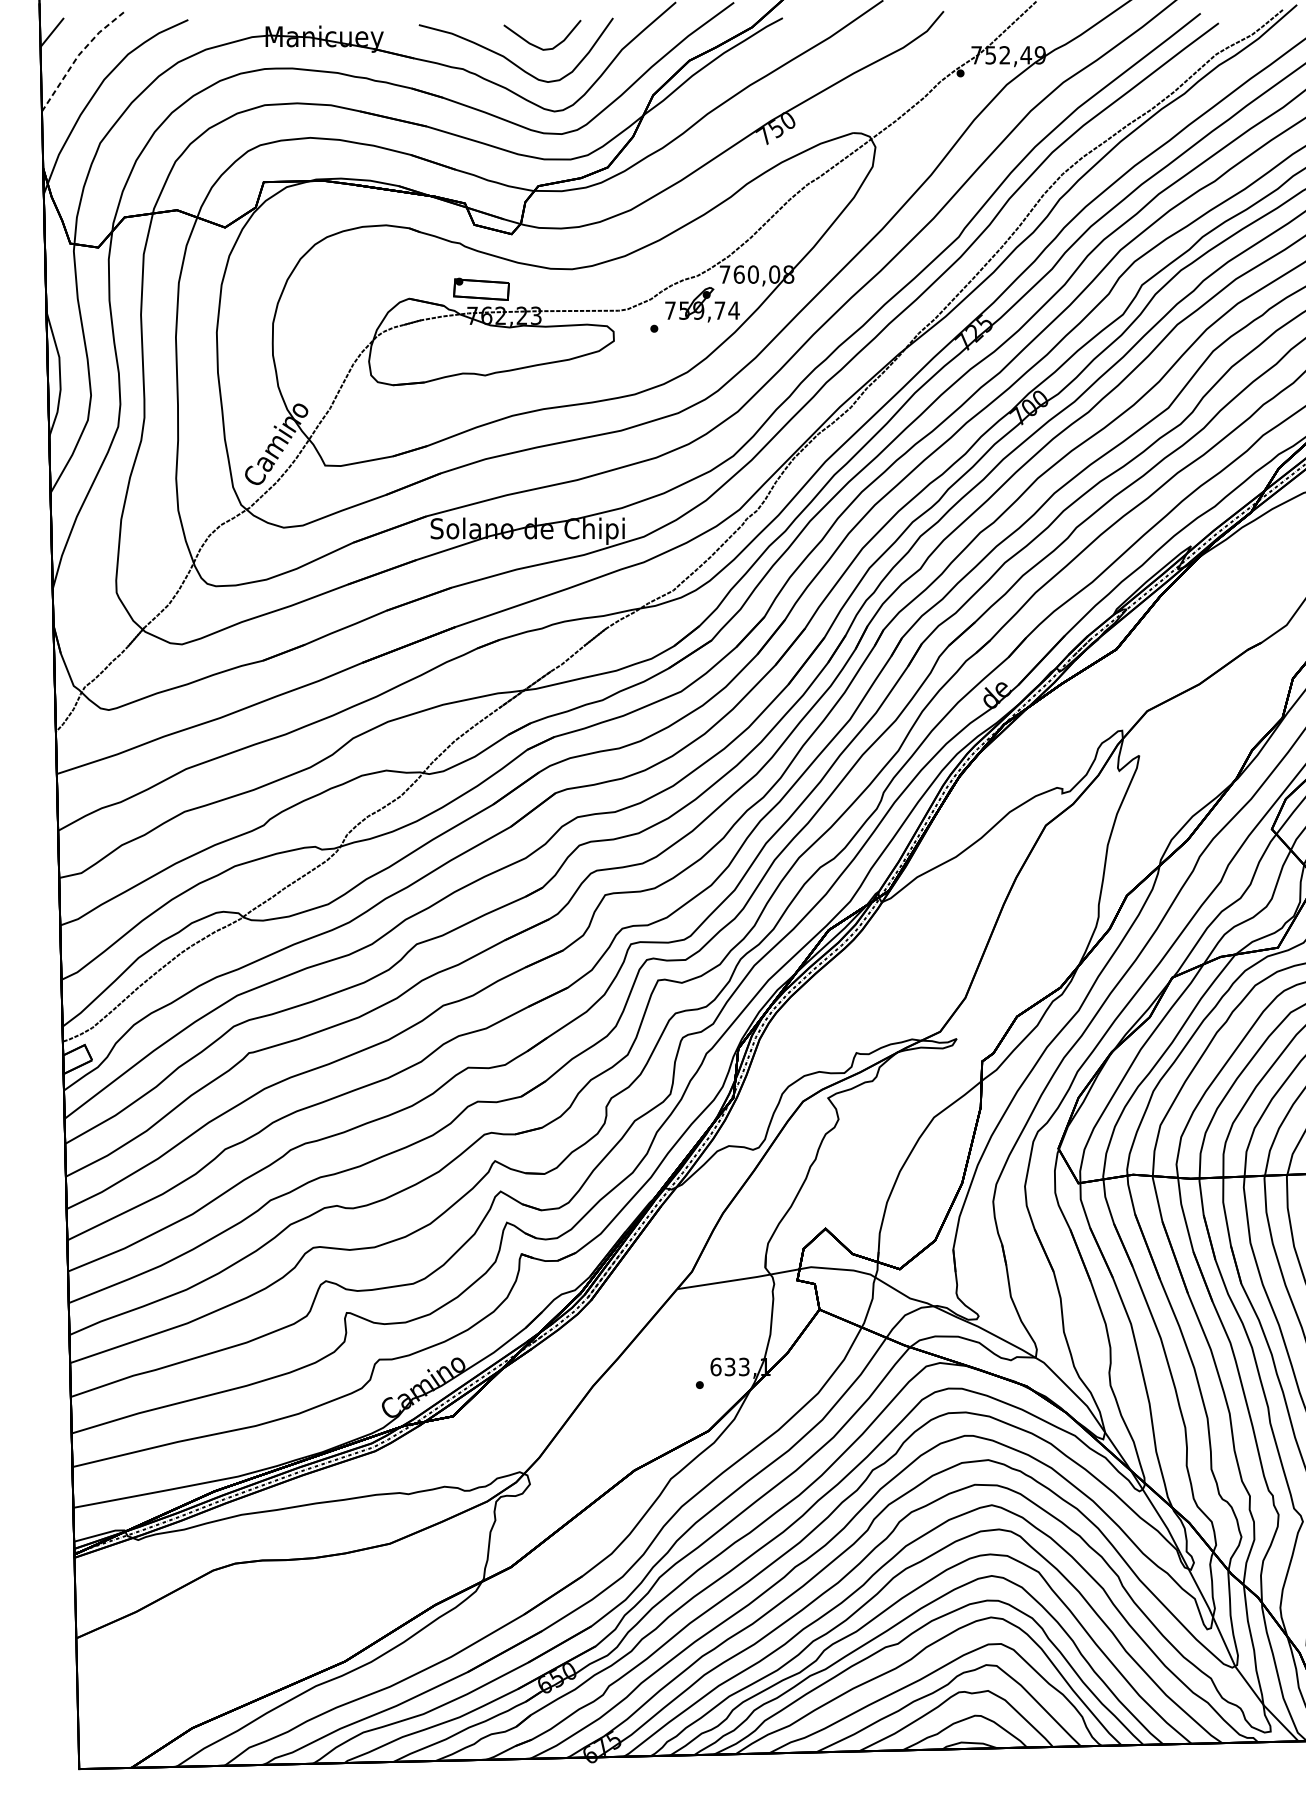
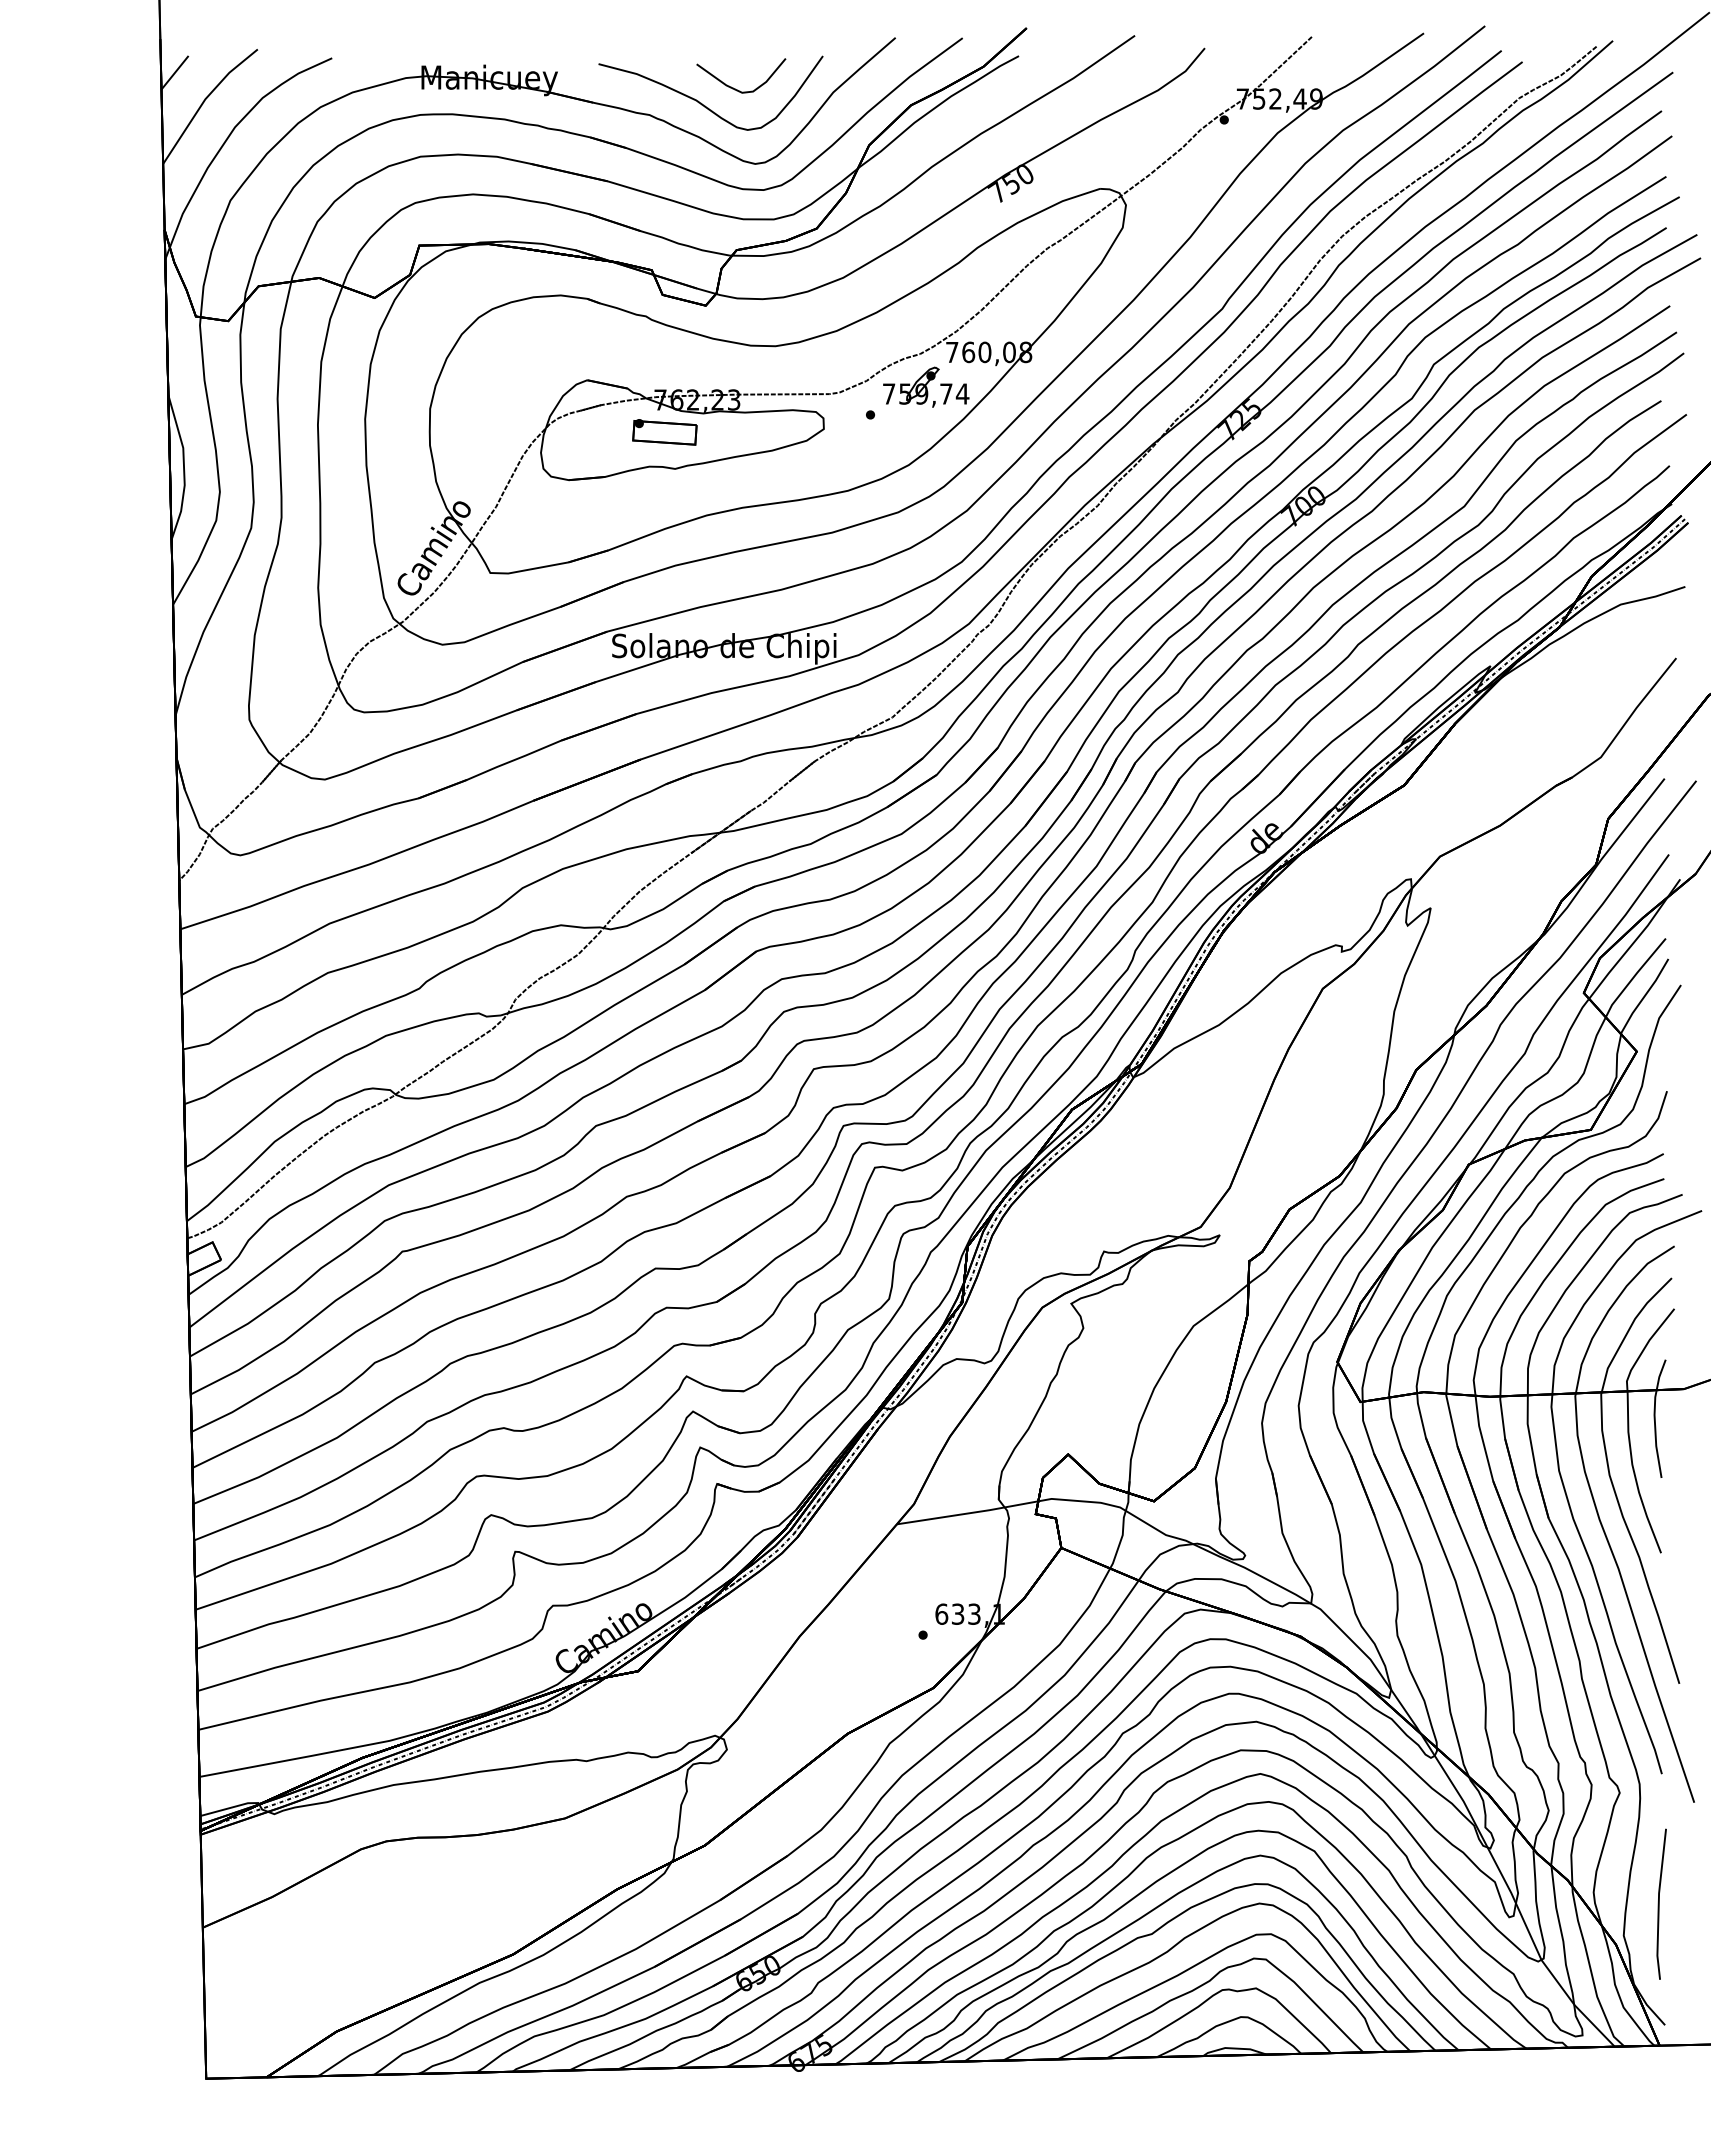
line: (77, 56) -> (204, 100), dashed -> solid
part: (481, 289) -> (664, 432), moved

